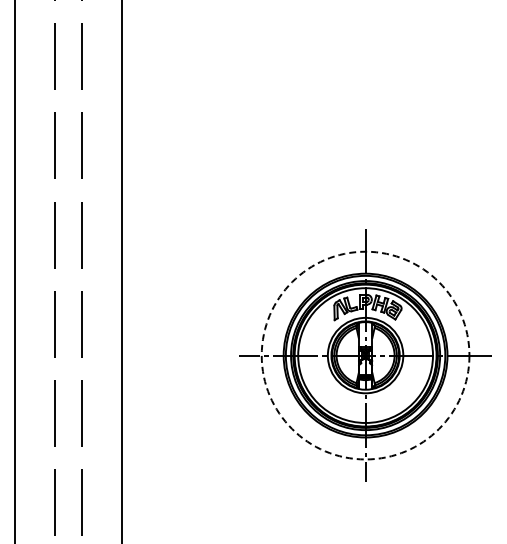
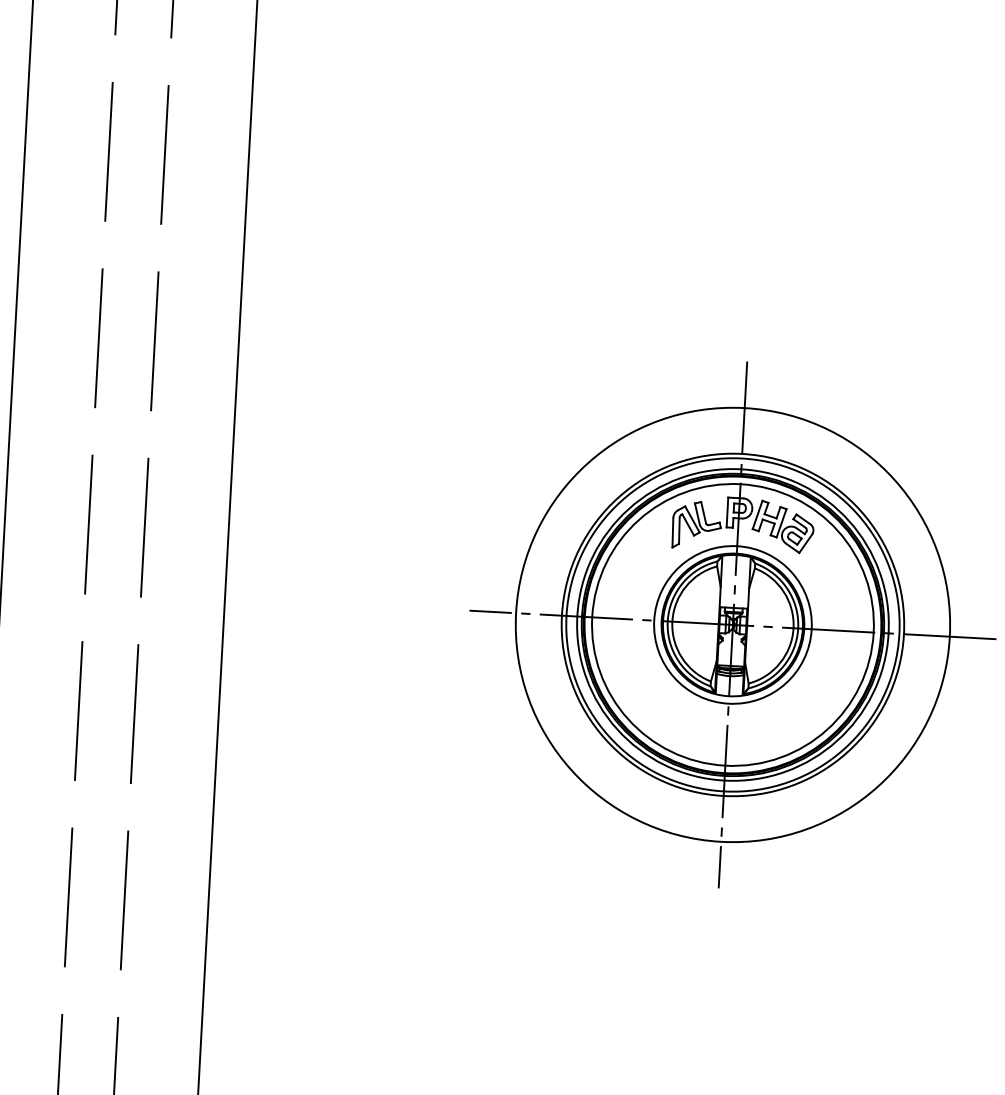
circle: (365, 355) -> (732, 624), dashed -> solid

